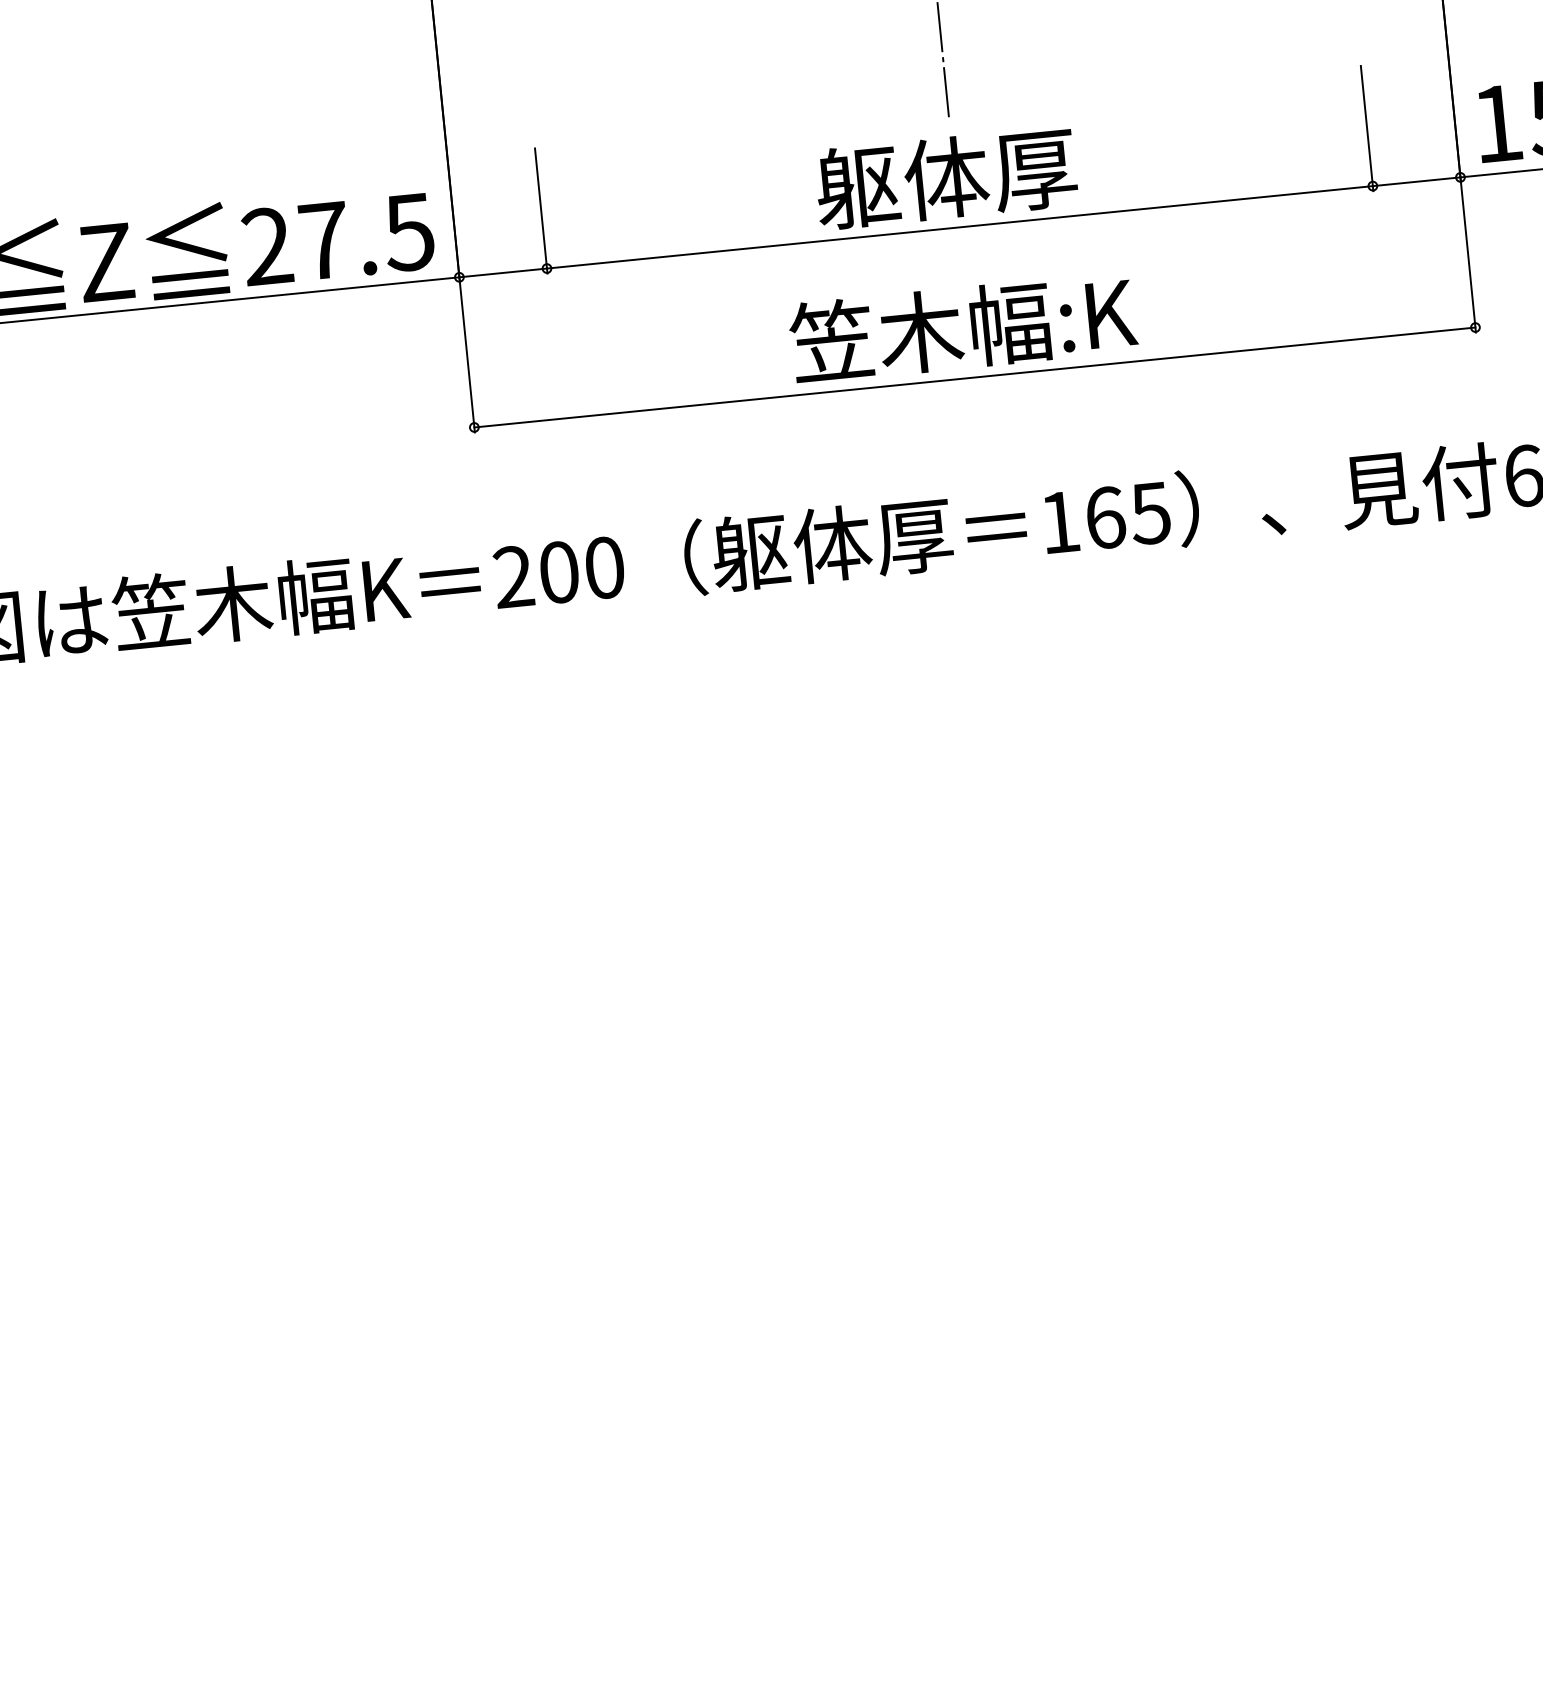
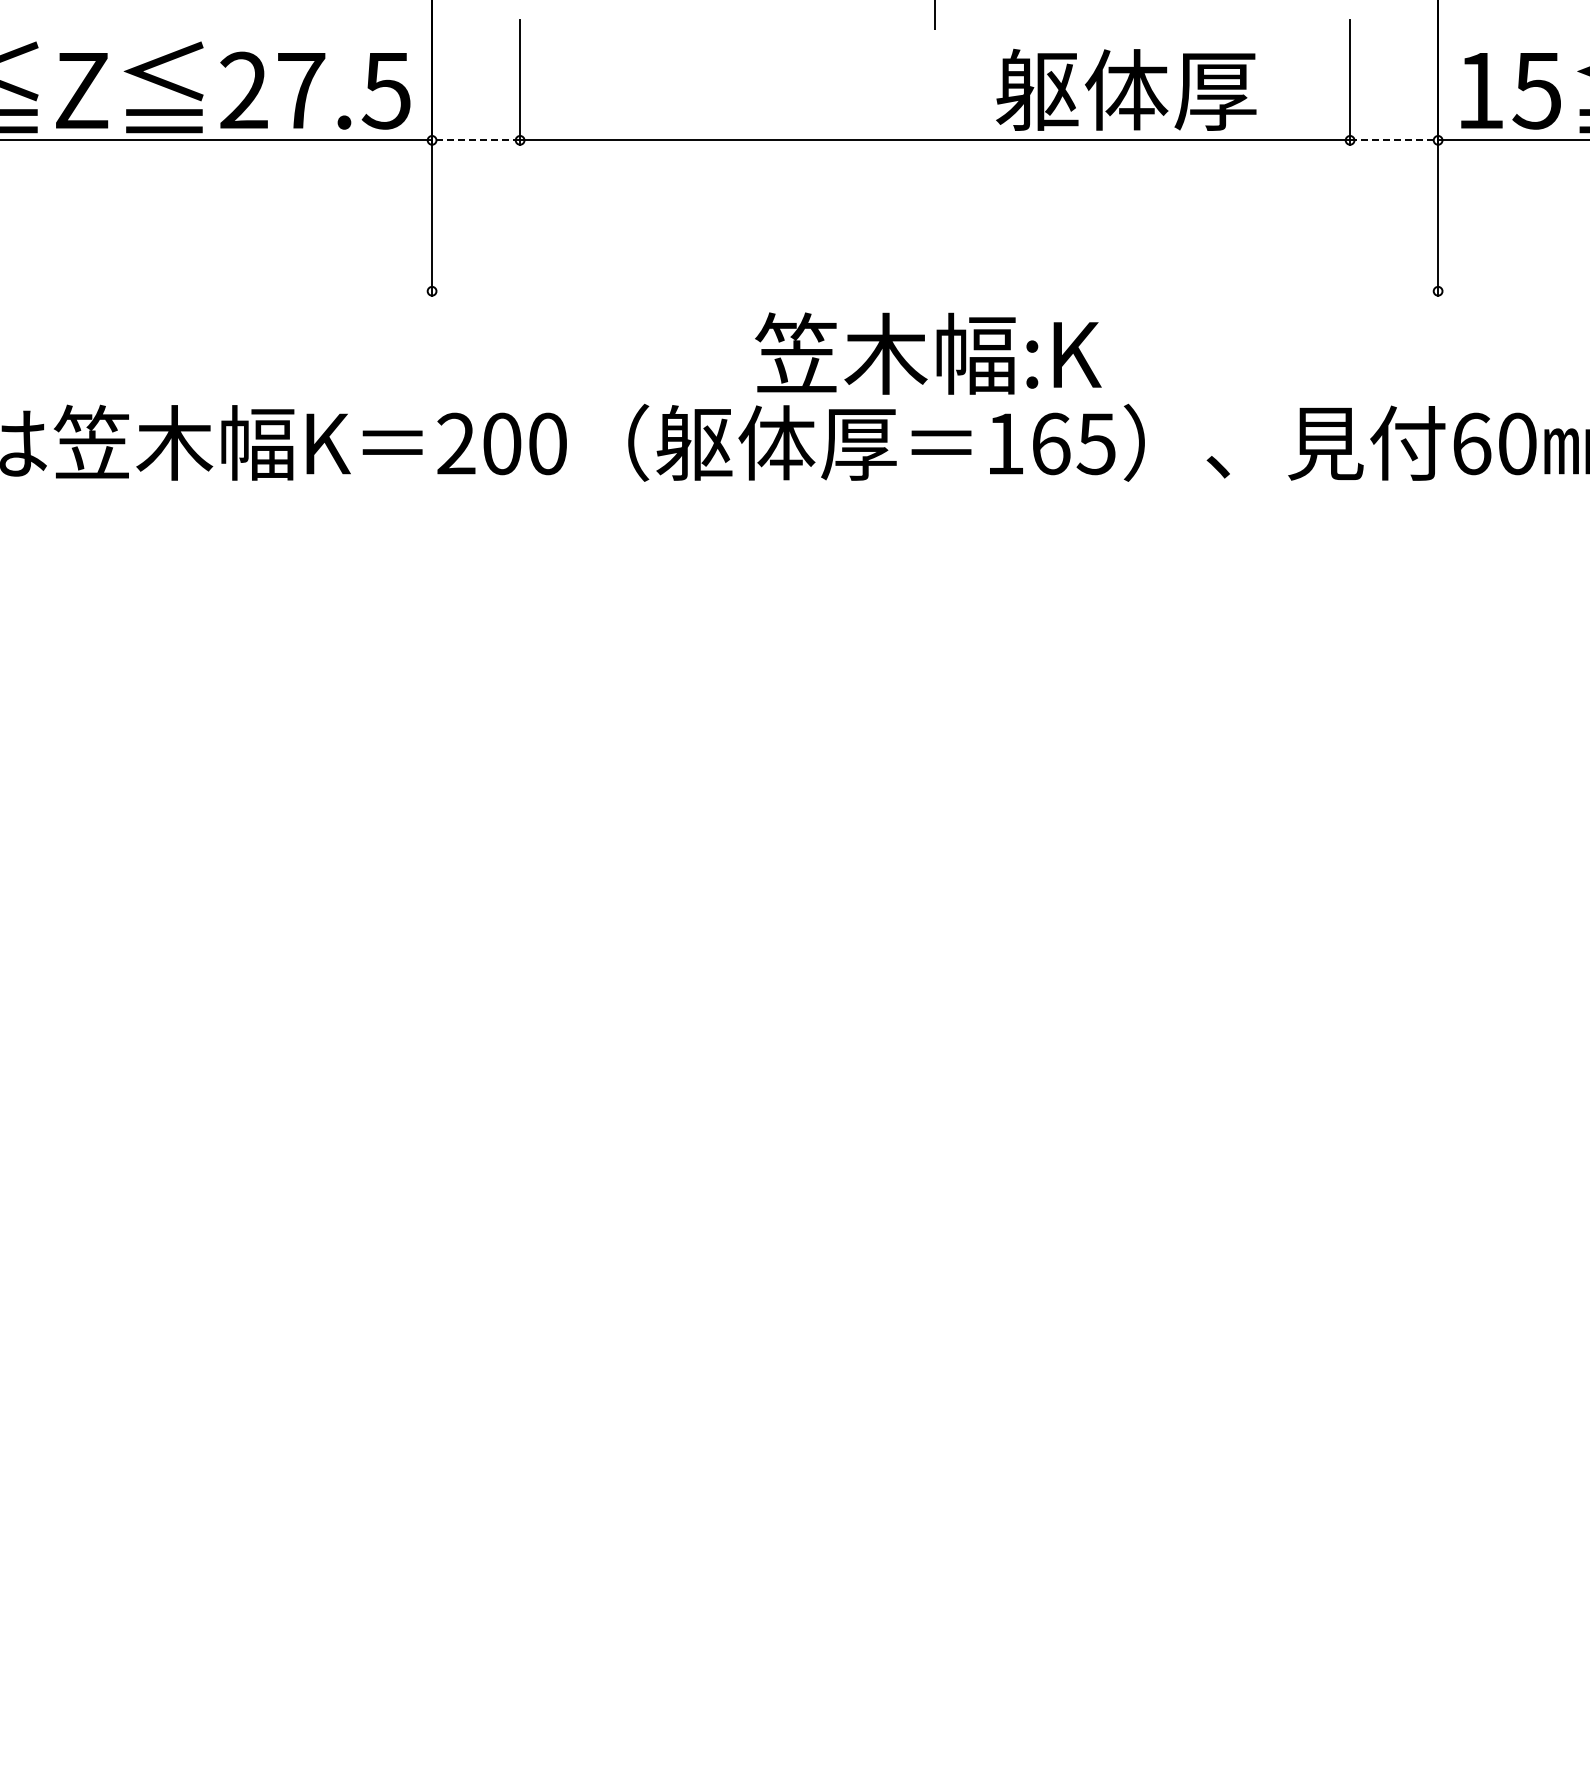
text: (946, 177) -> (1126, 89), moved
line: (1417, 181) -> (1394, 140), solid -> dashed
line: (502, 273) -> (475, 140), solid -> dashed
text: (963, 327) -> (928, 353), moved
line: (975, 377) -> (935, 291), removed

